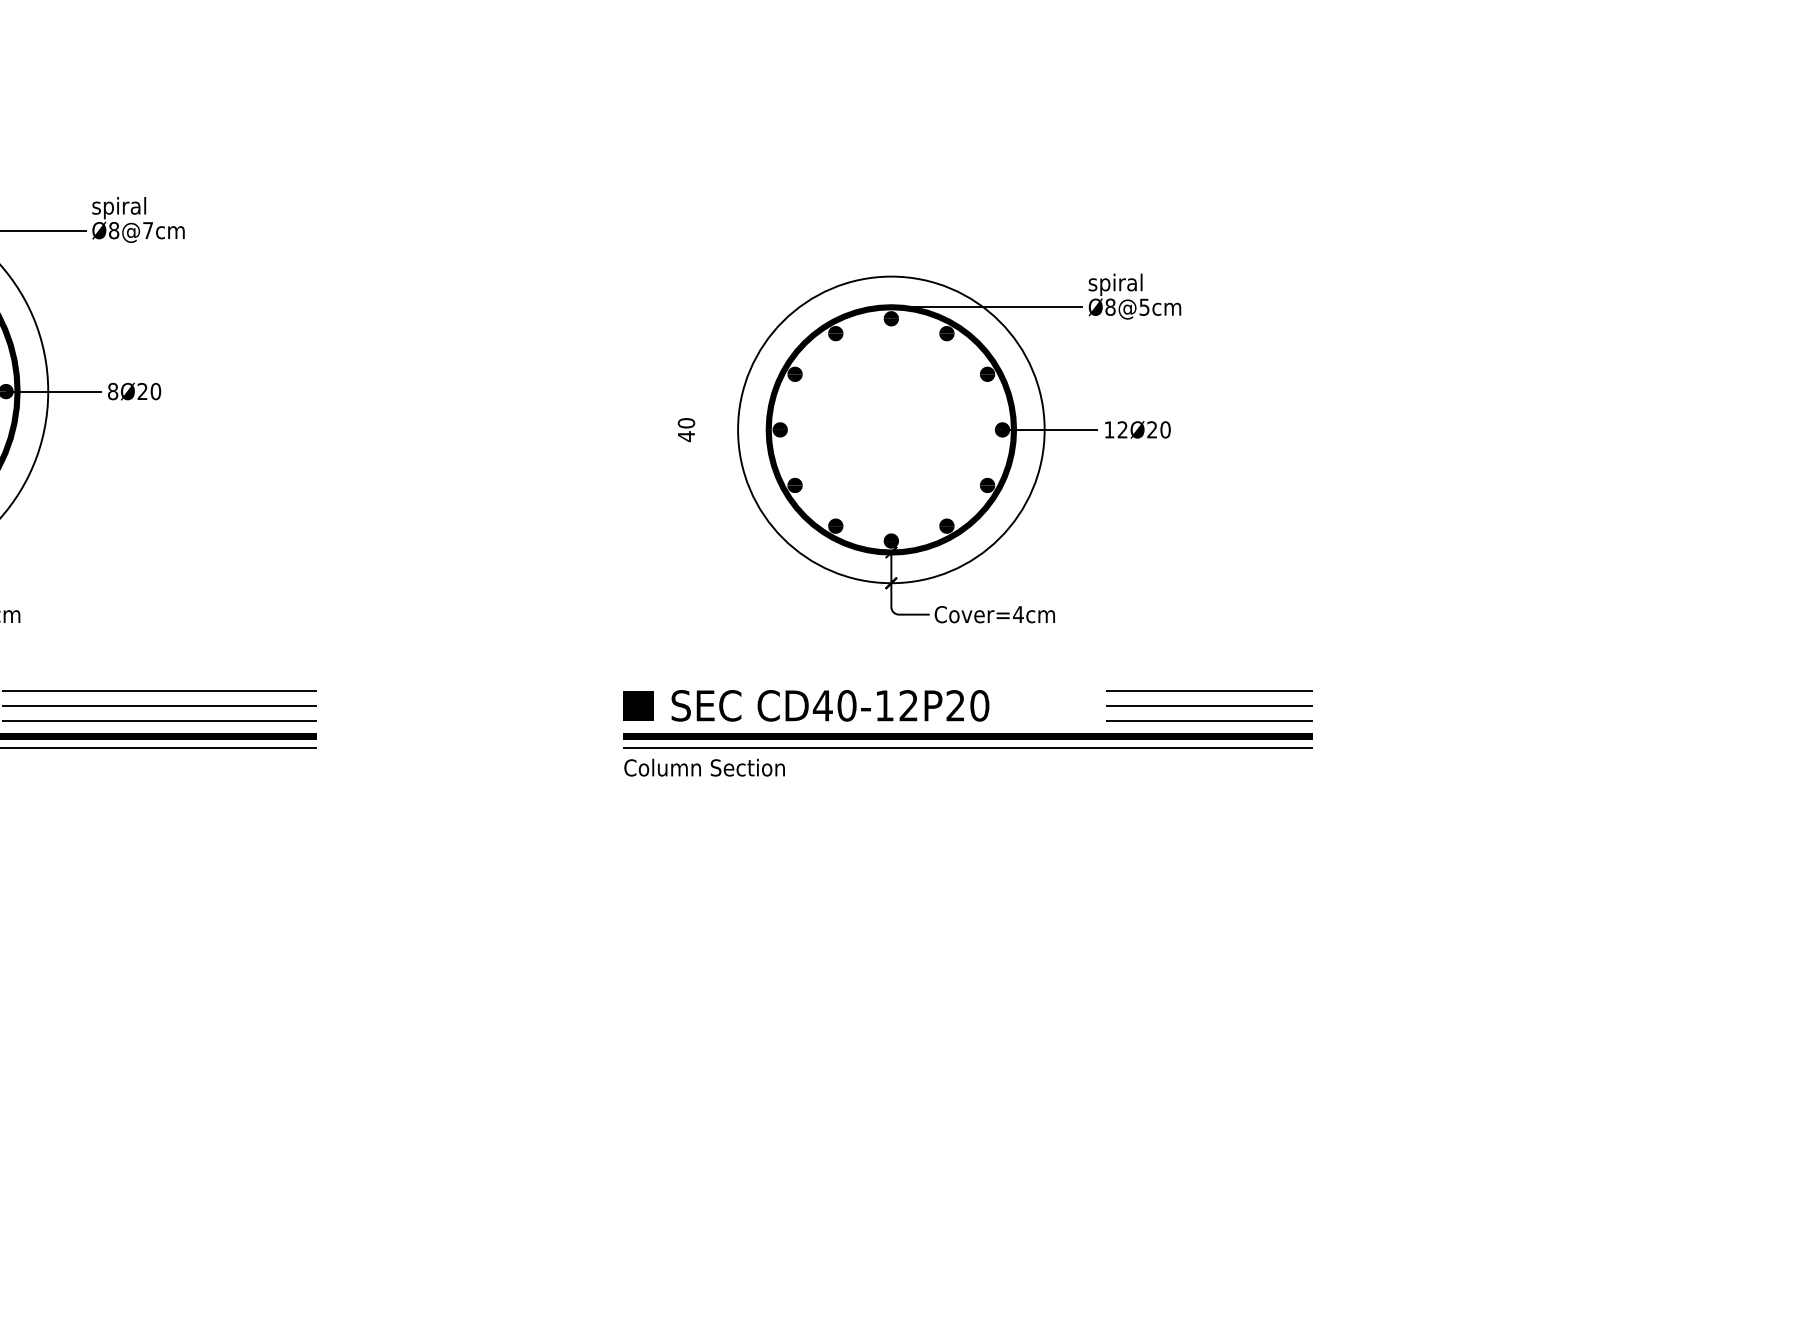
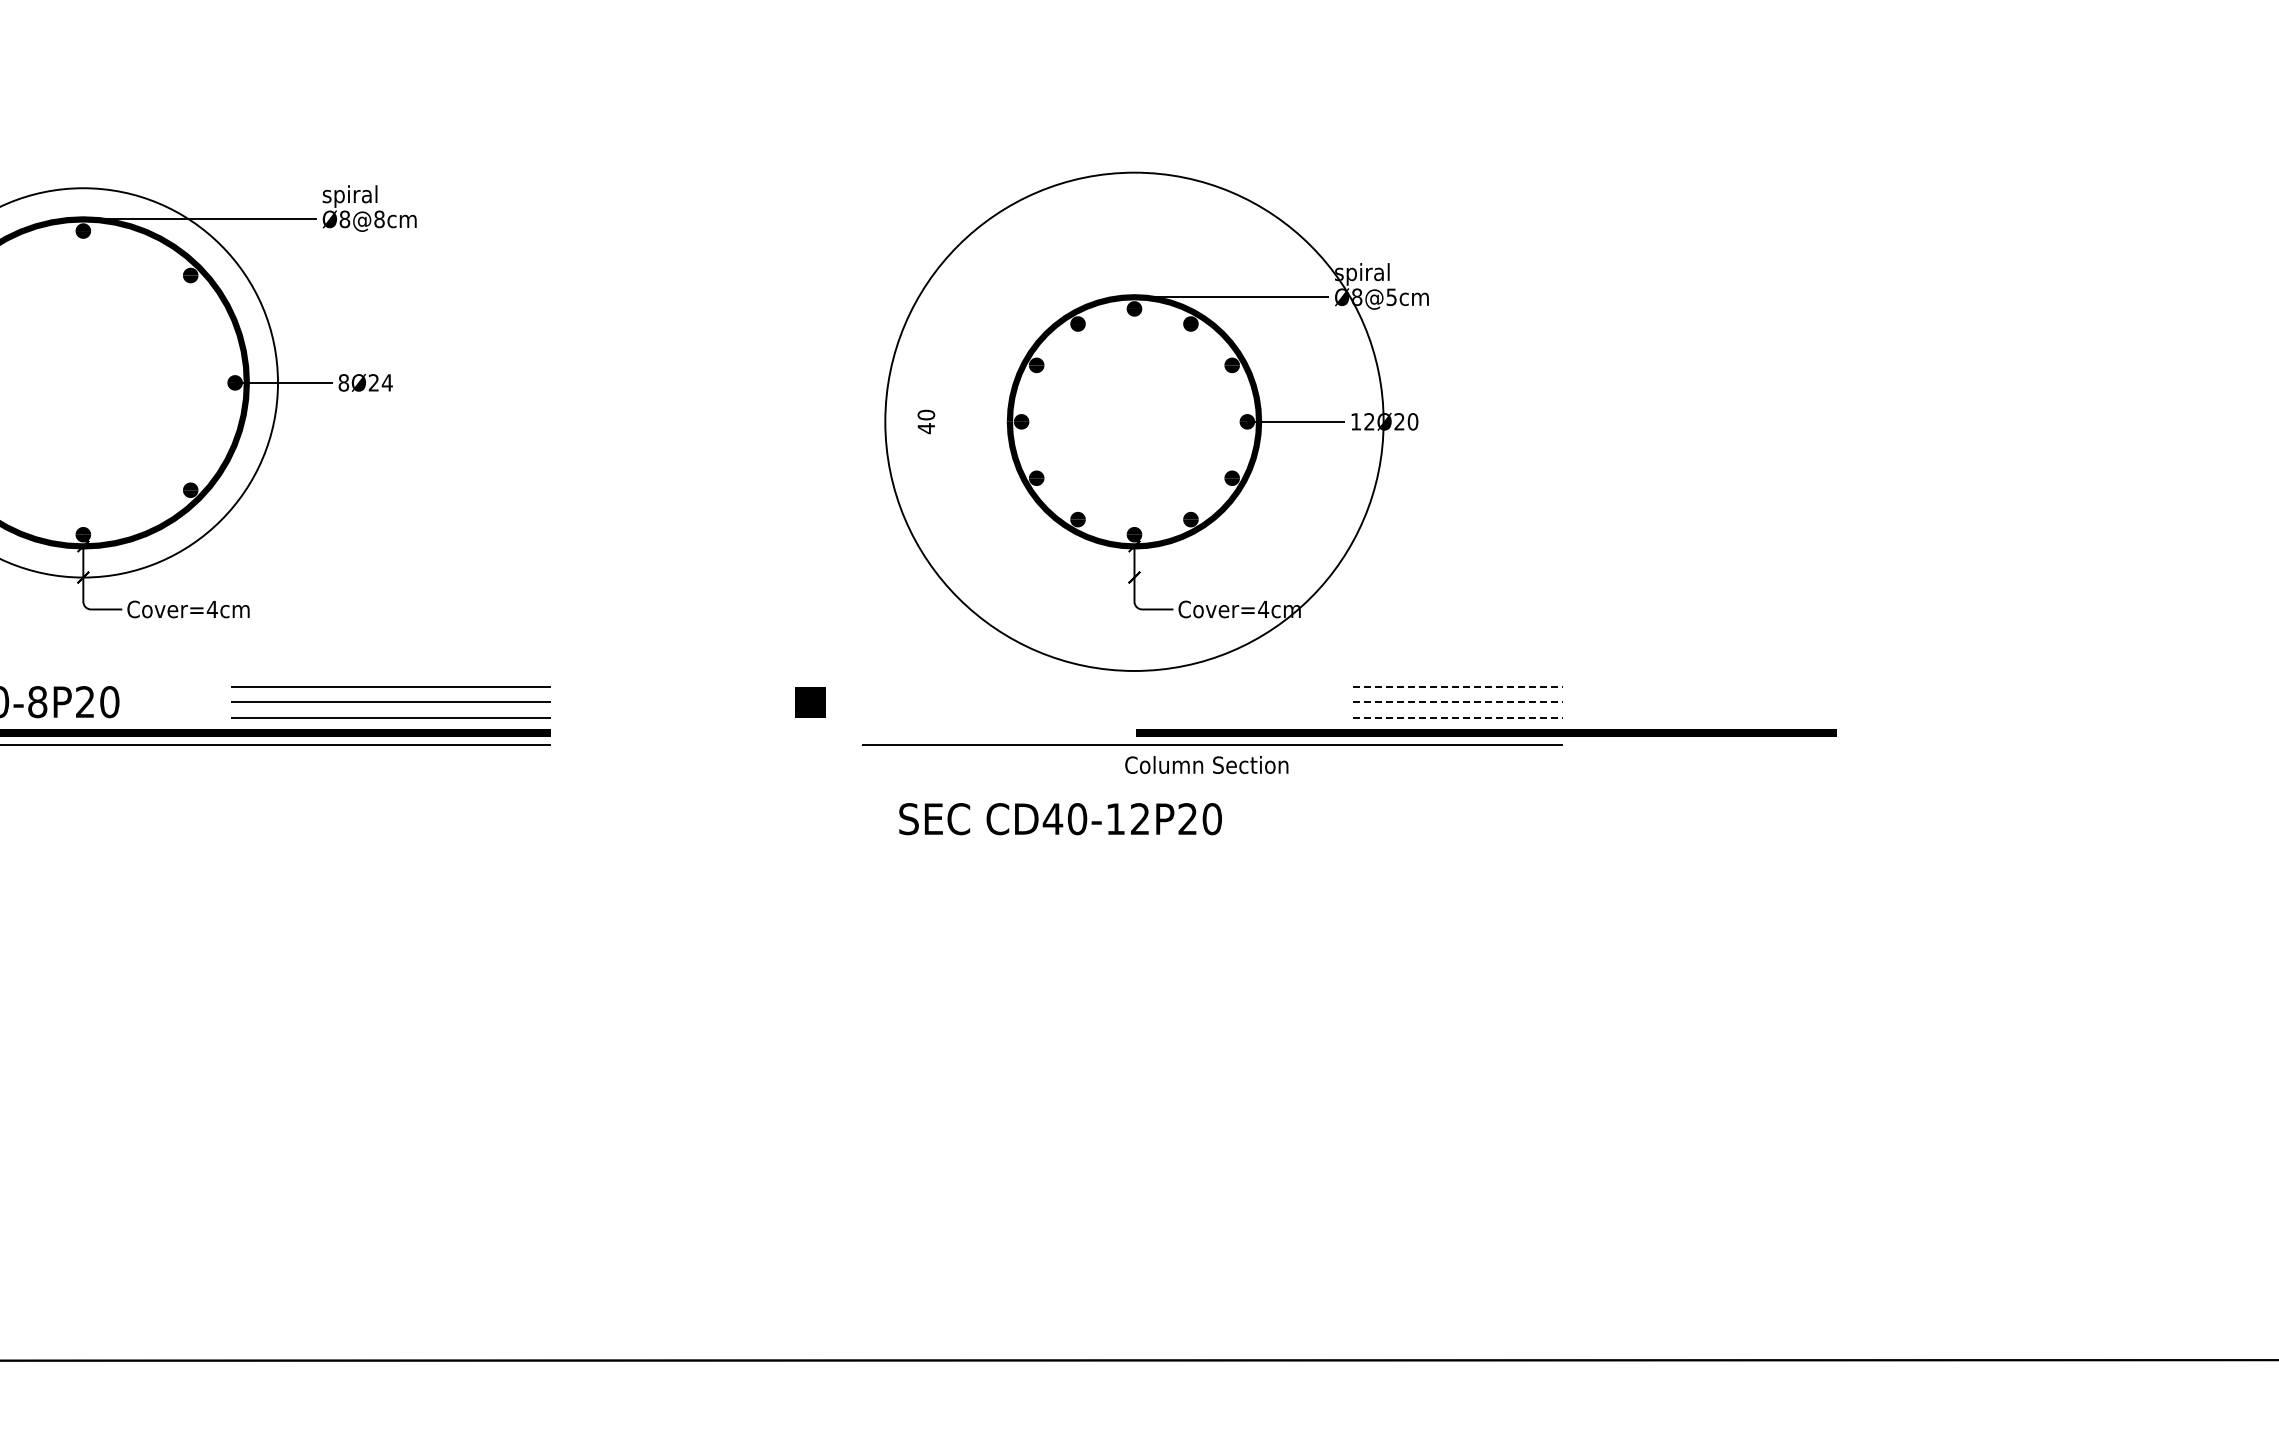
text: (148, 230) -> (379, 219), Ø8@7cm -> Ø8@8cm
text: (155, 391) -> (386, 382), 8Ø20 -> 8Ø24
circle: (891, 429) -> (1134, 421), size x1.6
line: (1210, 690) -> (1458, 686), solid -> dashed
line: (638, 706) -> (810, 702), moved
text: (830, 706) -> (1060, 819), moved
line: (1210, 706) -> (1458, 702), solid -> dashed
line: (1210, 720) -> (1458, 717), solid -> dashed
line: (968, 735) -> (1486, 732), moved
text: (704, 767) -> (1206, 764), moved

